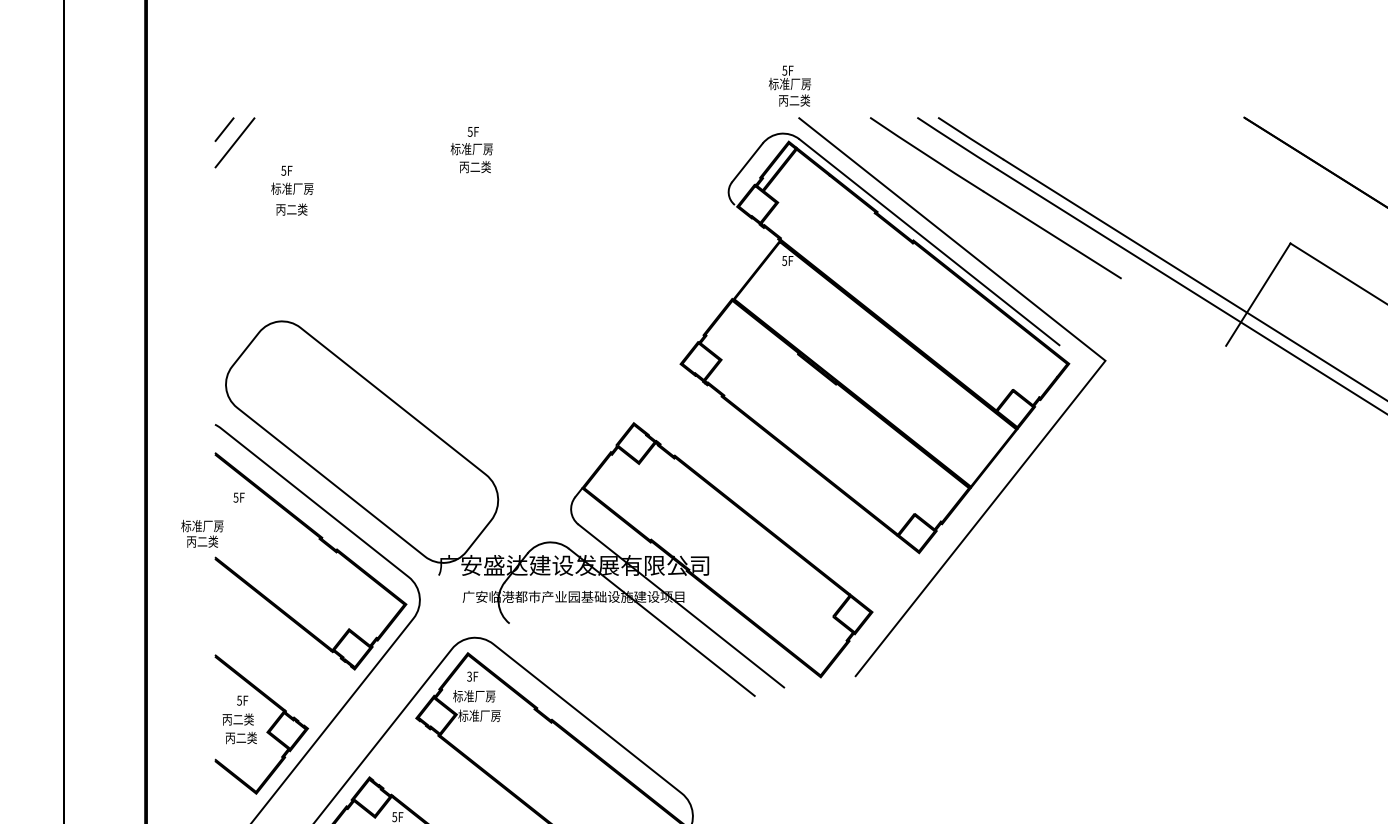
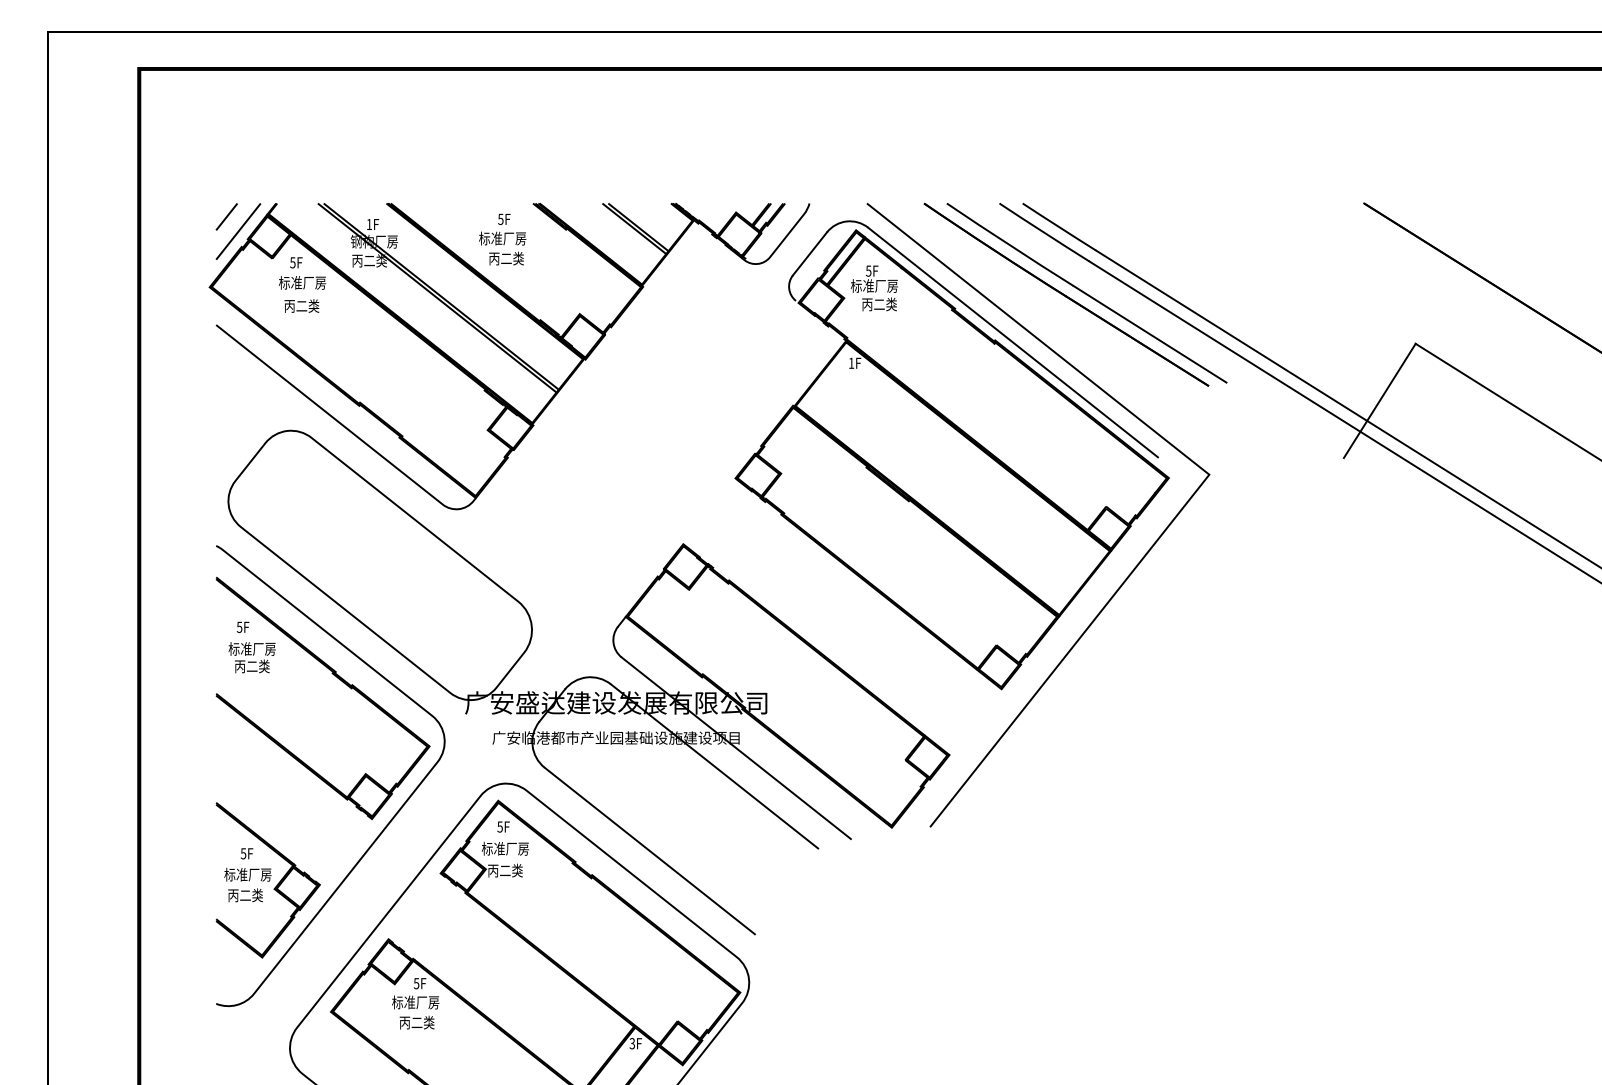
text: (789, 86) -> (873, 288), moved
part: (977, 199) -> (1066, 294), added
part: (478, 254) -> (509, 356), added
text: (784, 260) -> (851, 362), 5F -> 1F
text: (201, 533) -> (251, 657), moved
text: (469, 676) -> (499, 826), 3F -> 5F
line: (603, 697) -> (649, 850), added
text: (478, 715) -> (510, 870), 标准厂房 -> 丙二类
text: (243, 719) -> (247, 874), 丙二类 -> 标准厂房

